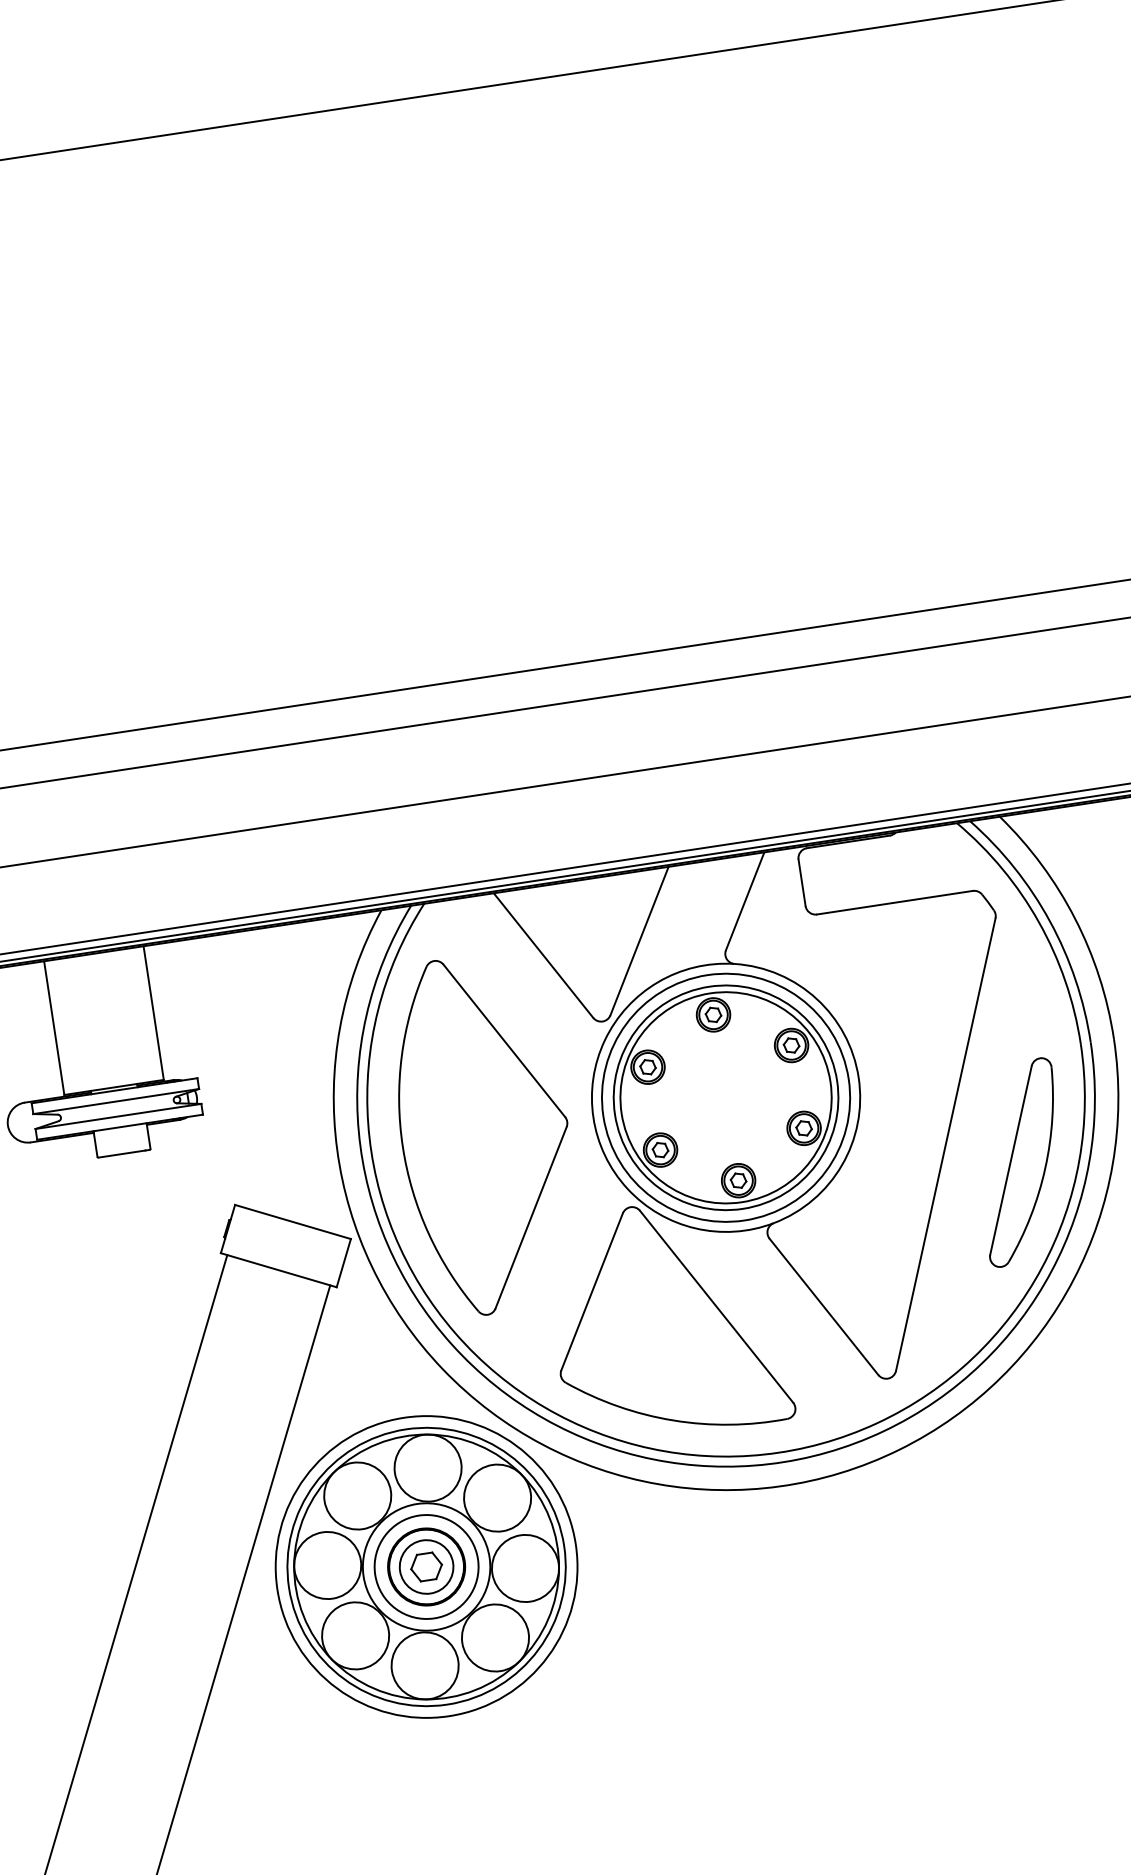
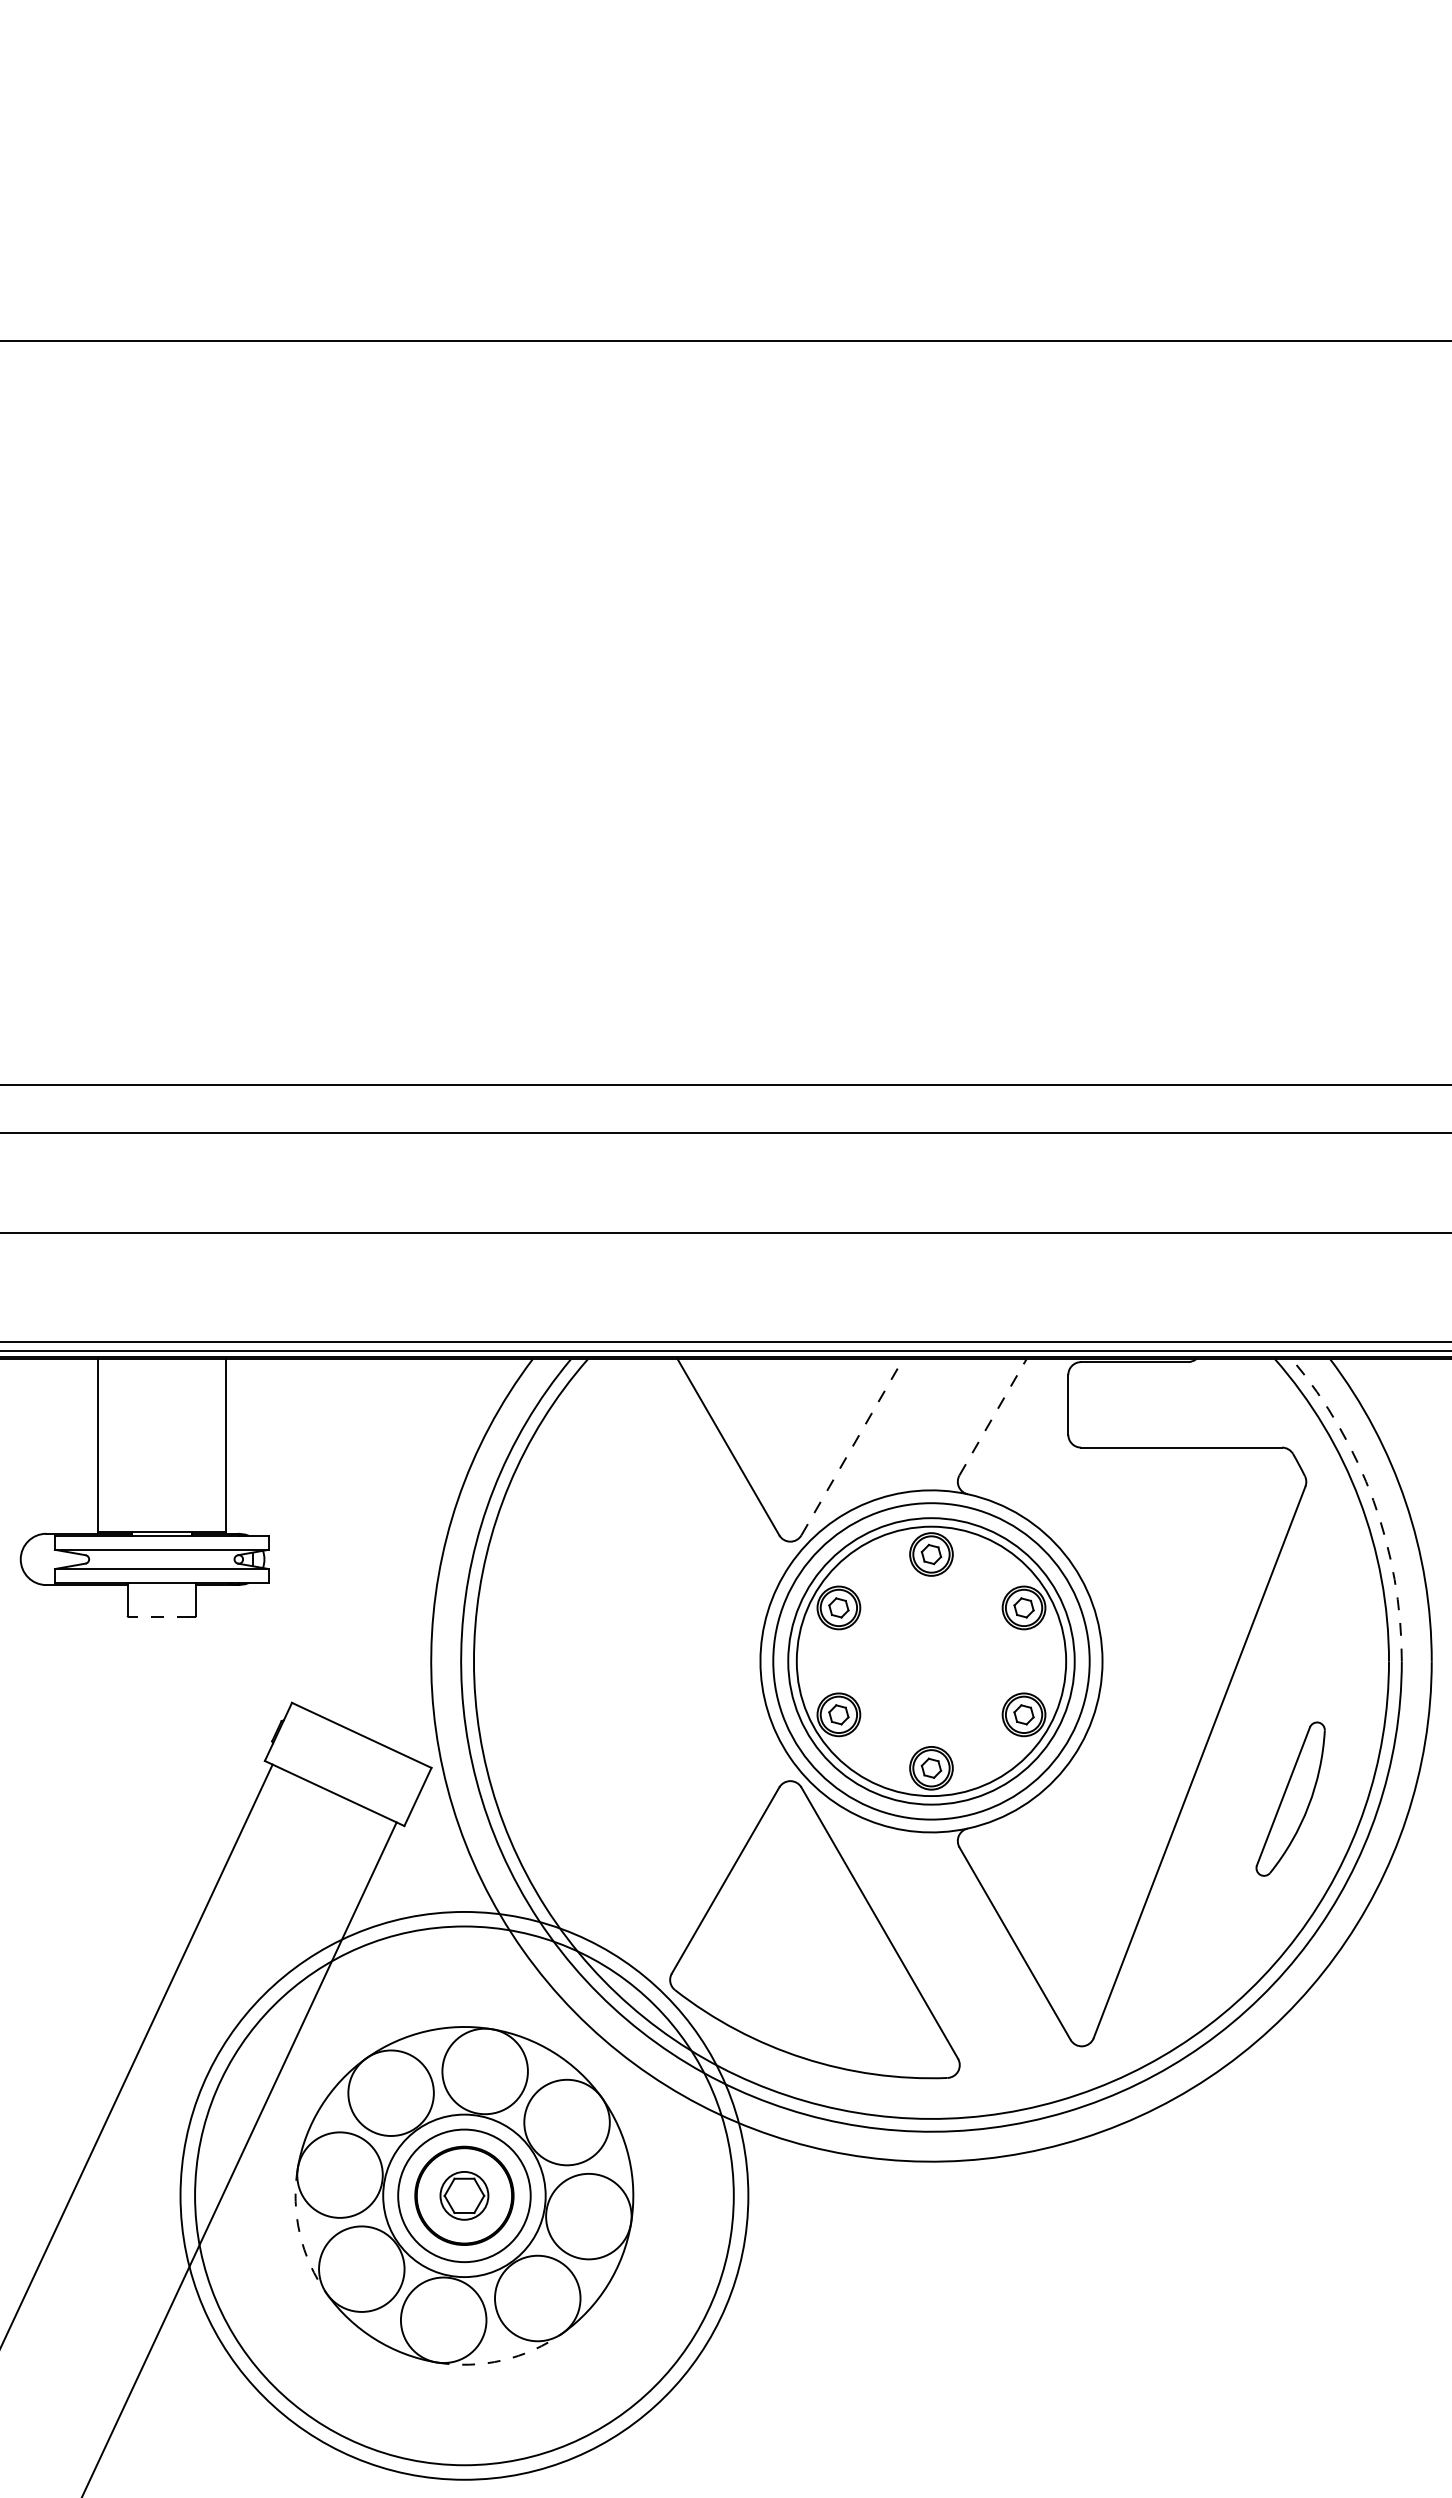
line: (745, 900) -> (993, 1416), solid -> dashed
arc: (1049, 921) -> (1373, 1500), solid -> dashed
line: (639, 941) -> (852, 1447), solid -> dashed
part: (484, 1134) -> (620, 1661), removed
line: (121, 1154) -> (158, 1617), solid -> dashed
part: (1020, 1162) -> (1290, 1798), size x0.6
circle: (426, 1566) -> (464, 2195), size x0.7
circle: (426, 1566) -> (464, 2195), size x1.4
circle: (426, 1566) -> (464, 2195), size x1.6
arc: (303, 1615) -> (299, 2233), solid -> dashed
arc: (475, 1690) -> (502, 2360), solid -> dashed

